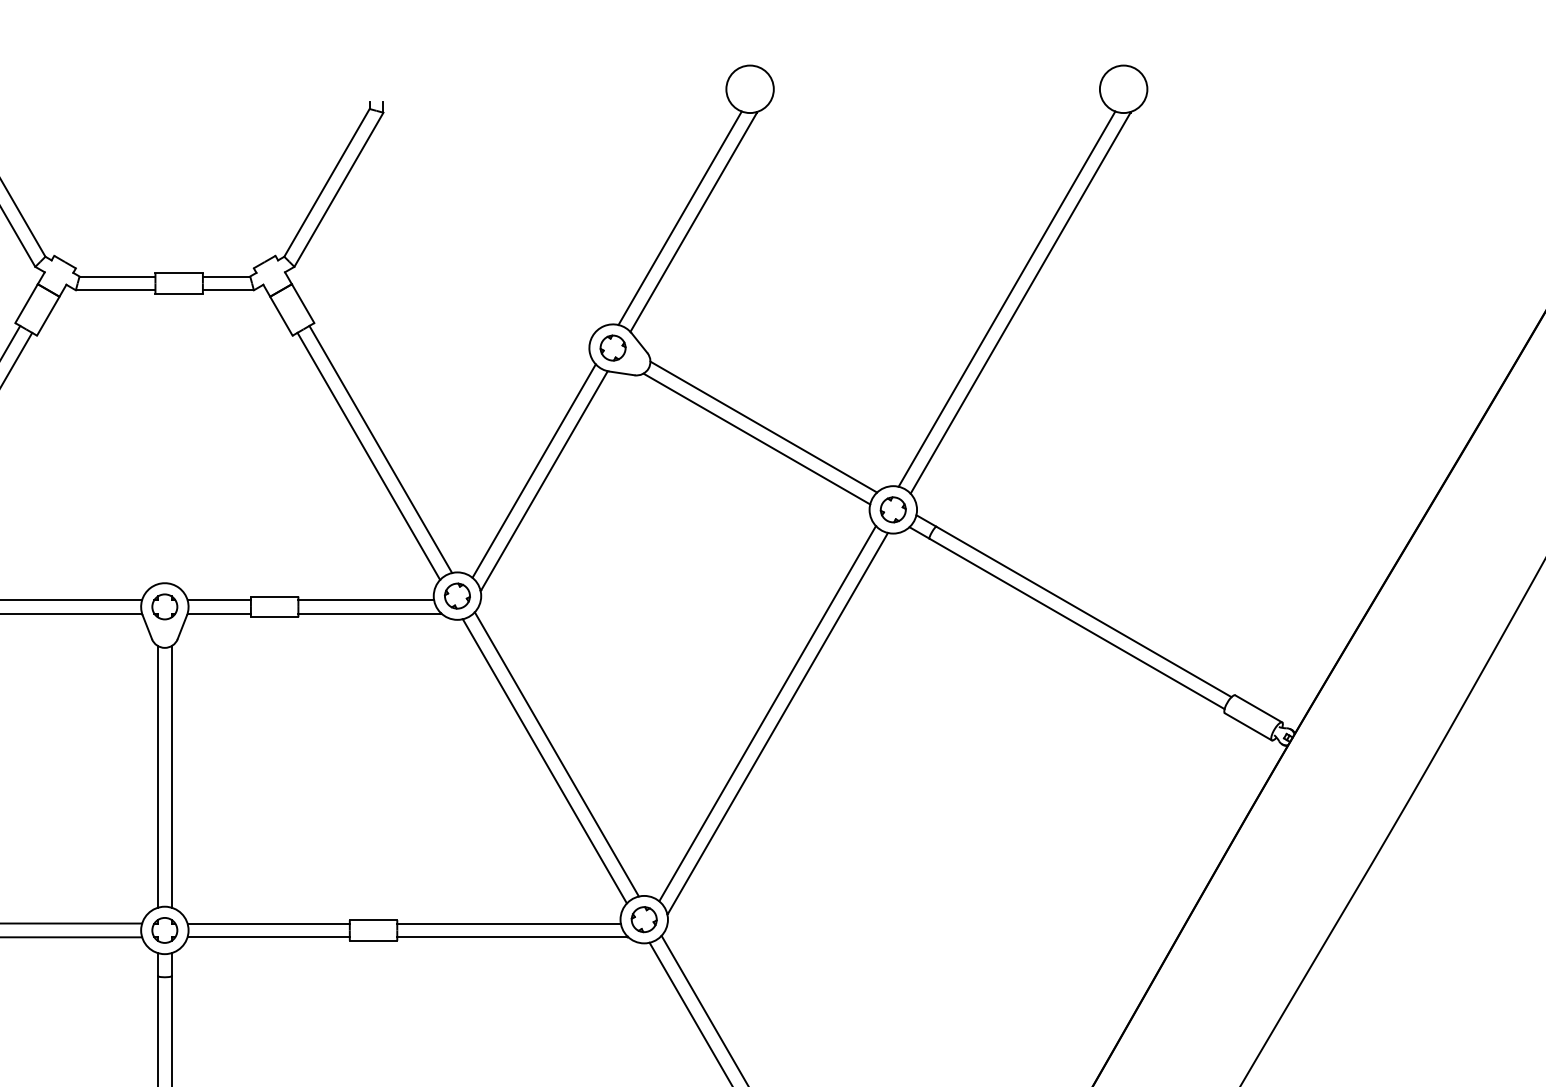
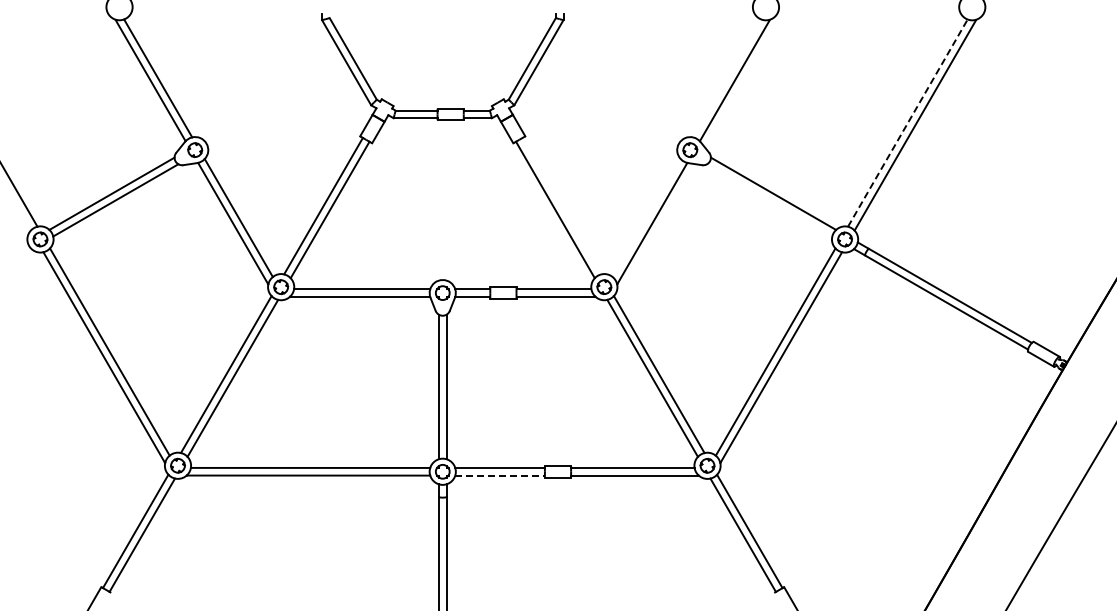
line: (680, 218) -> (727, 78), removed
line: (1006, 299) -> (907, 123), solid -> dashed
line: (756, 439) -> (769, 200), removed
line: (379, 448) -> (561, 205), removed
line: (533, 471) -> (646, 218), removed
line: (269, 937) -> (500, 475), solid -> dashed

